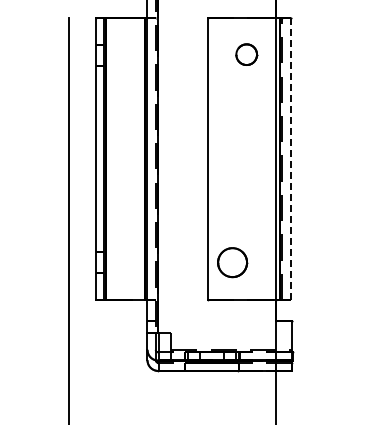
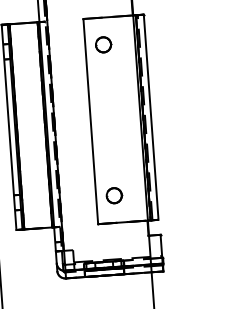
part: (246, 54) -> (103, 44), moved
line: (290, 159) -> (151, 117), dashed -> solid
part: (232, 262) -> (114, 195), size x0.71

